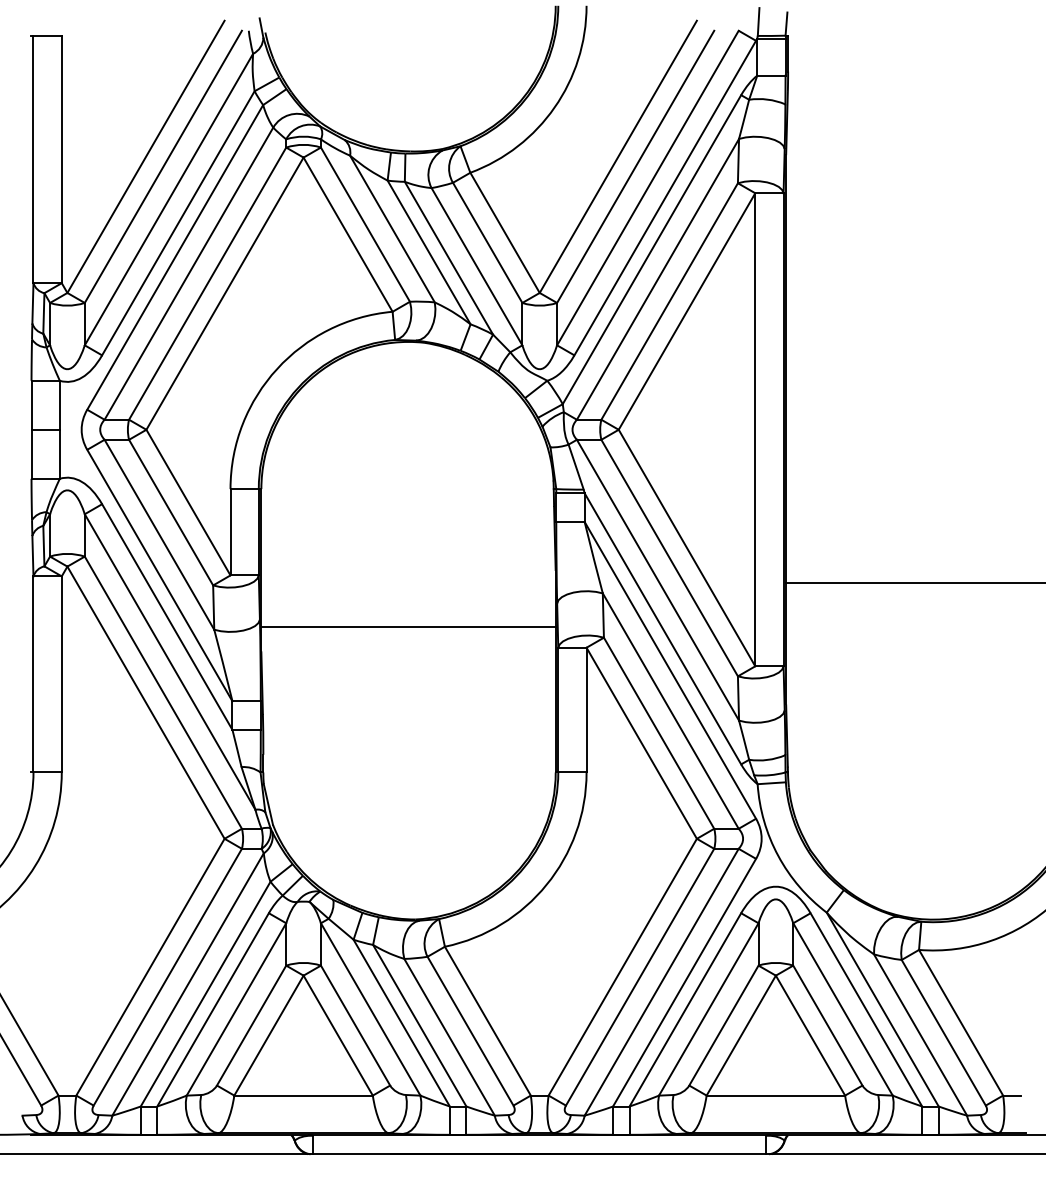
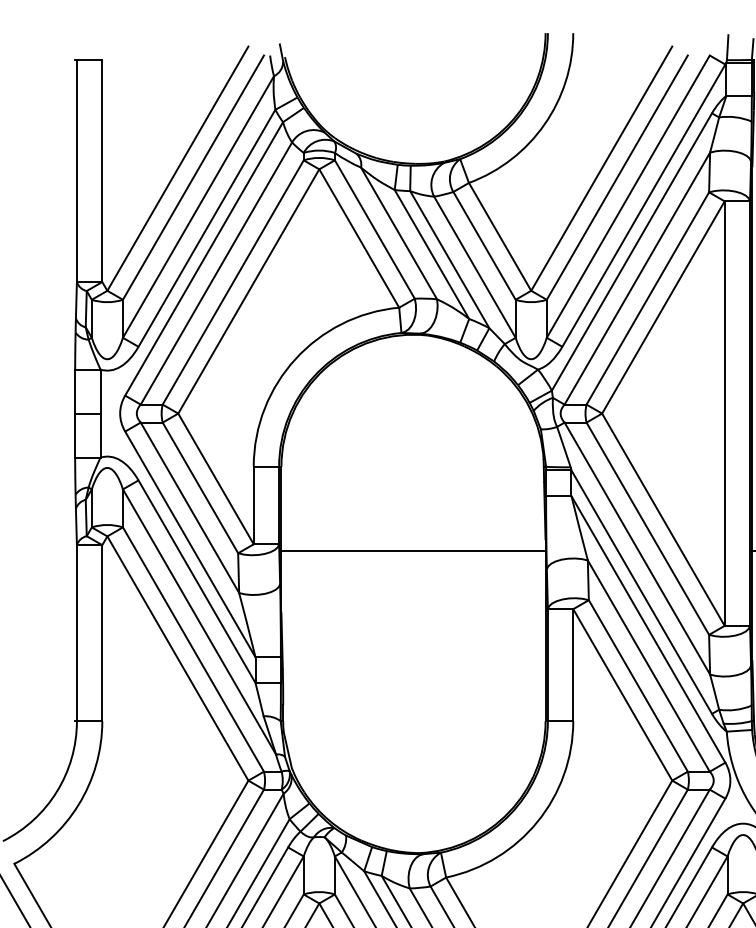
line: (408, 626) -> (413, 550), moved

